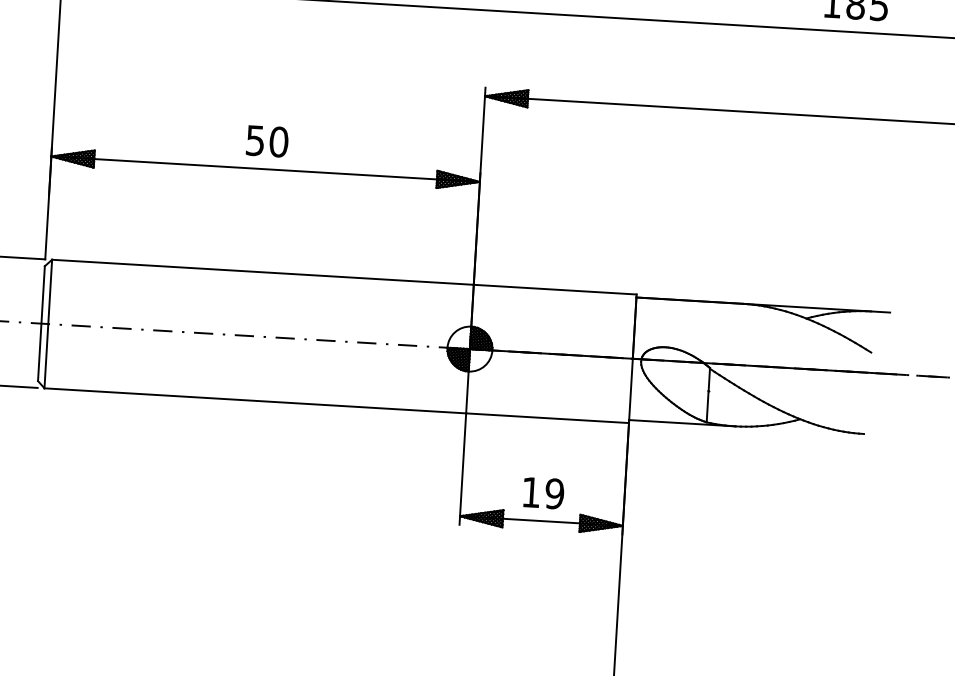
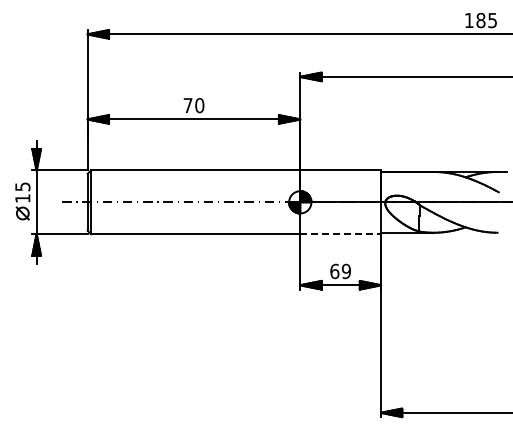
text: (254, 140) -> (187, 105), 50 -> 70
line: (549, 418) -> (341, 234), solid -> dashed
text: (530, 492) -> (334, 271), 19 -> 69

